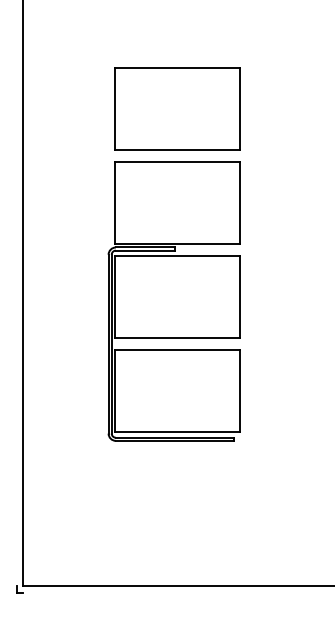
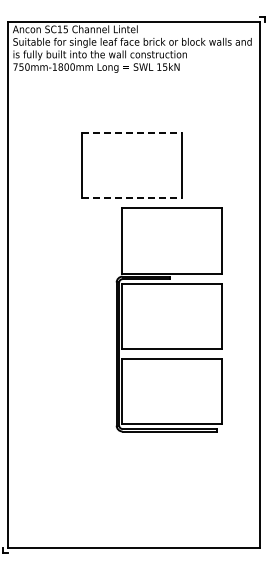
line: (178, 67) -> (132, 132), solid -> dashed
line: (178, 149) -> (132, 198), solid -> dashed
part: (173, 300) -> (168, 319), moved

